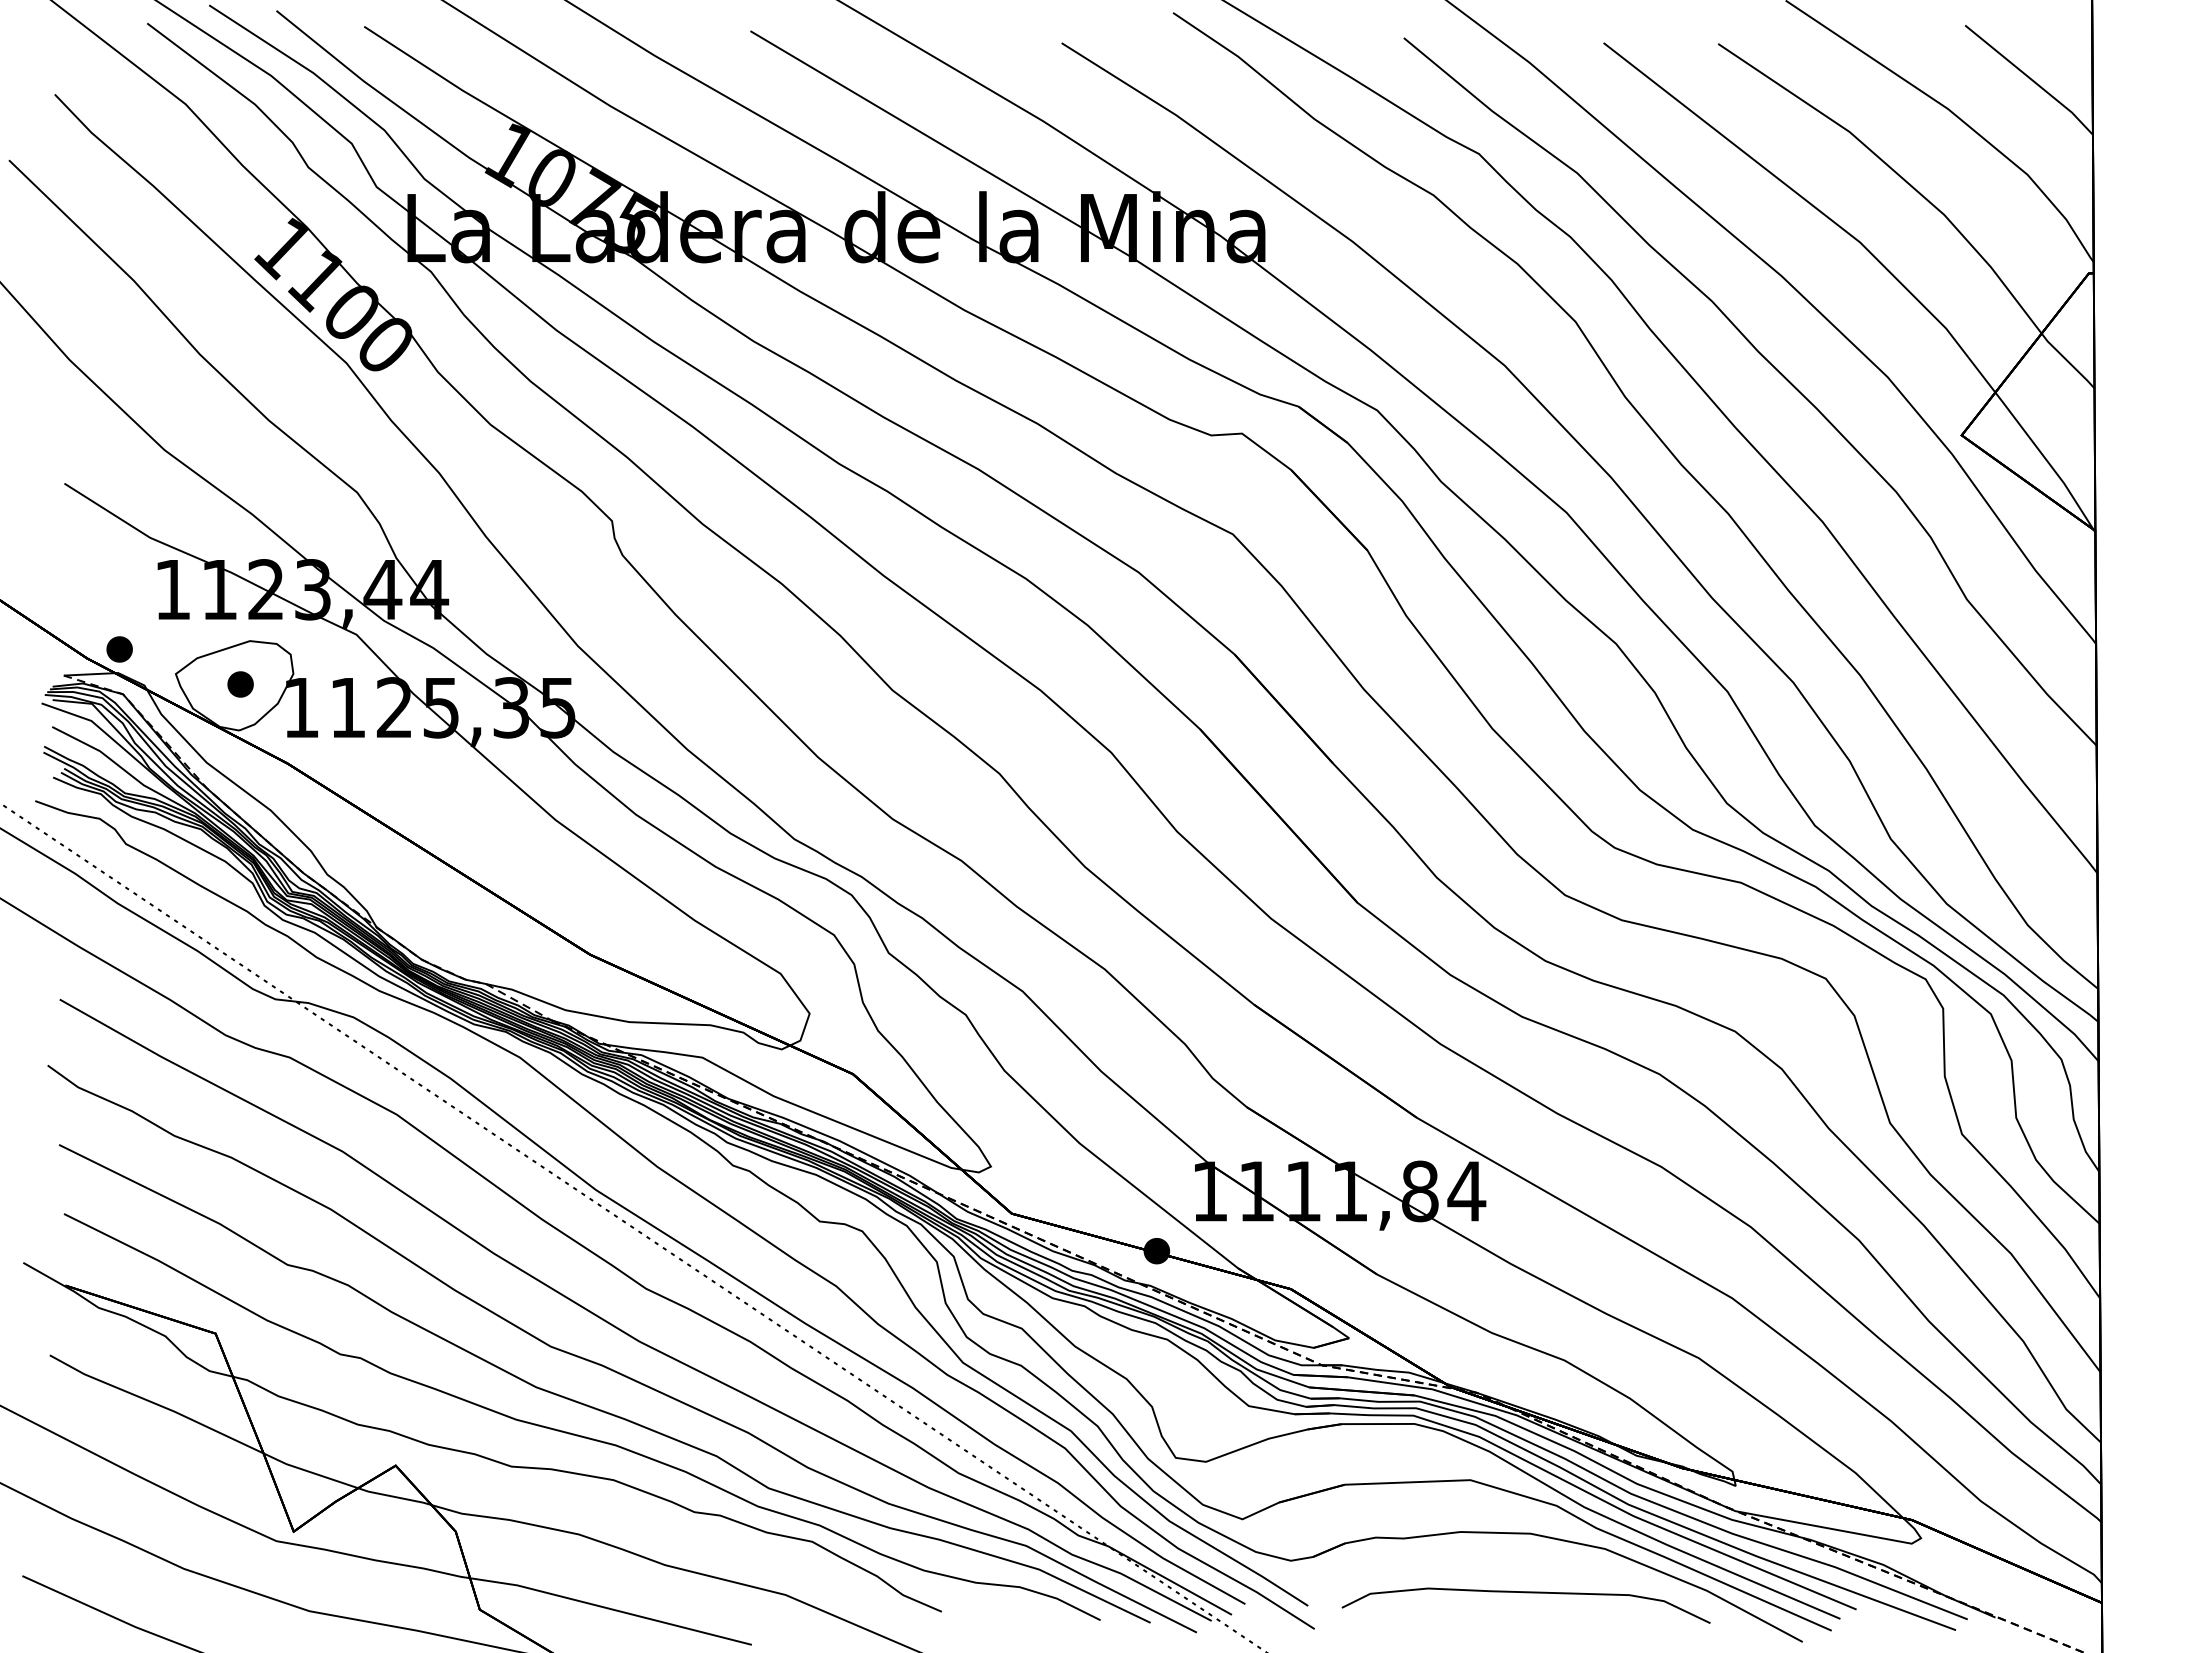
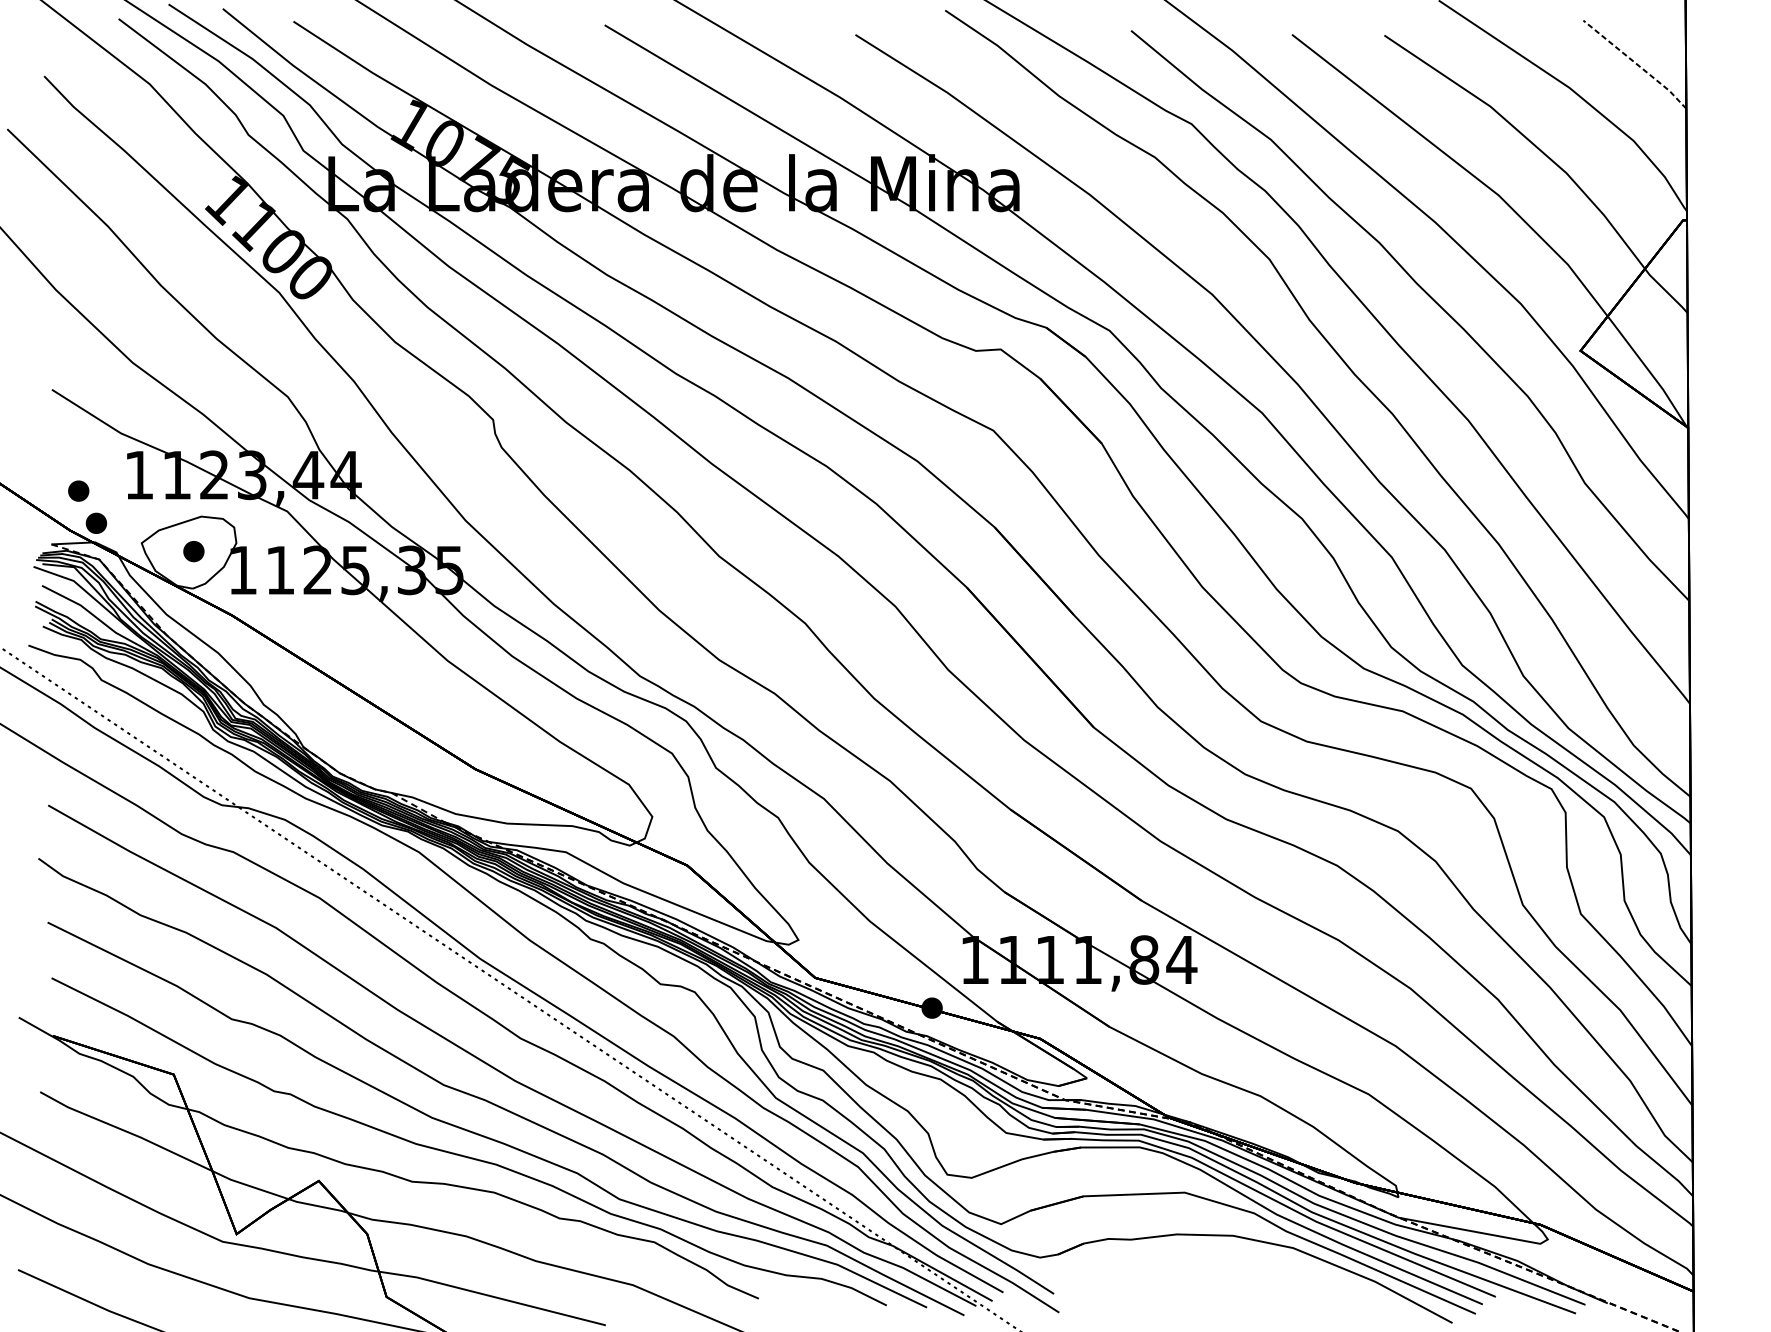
line: (2030, 79) -> (1636, 64), solid -> dashed
part: (97, 609) -> (78, 491), added
curve: (1525, 1593) -> (1229, 1283), removed

